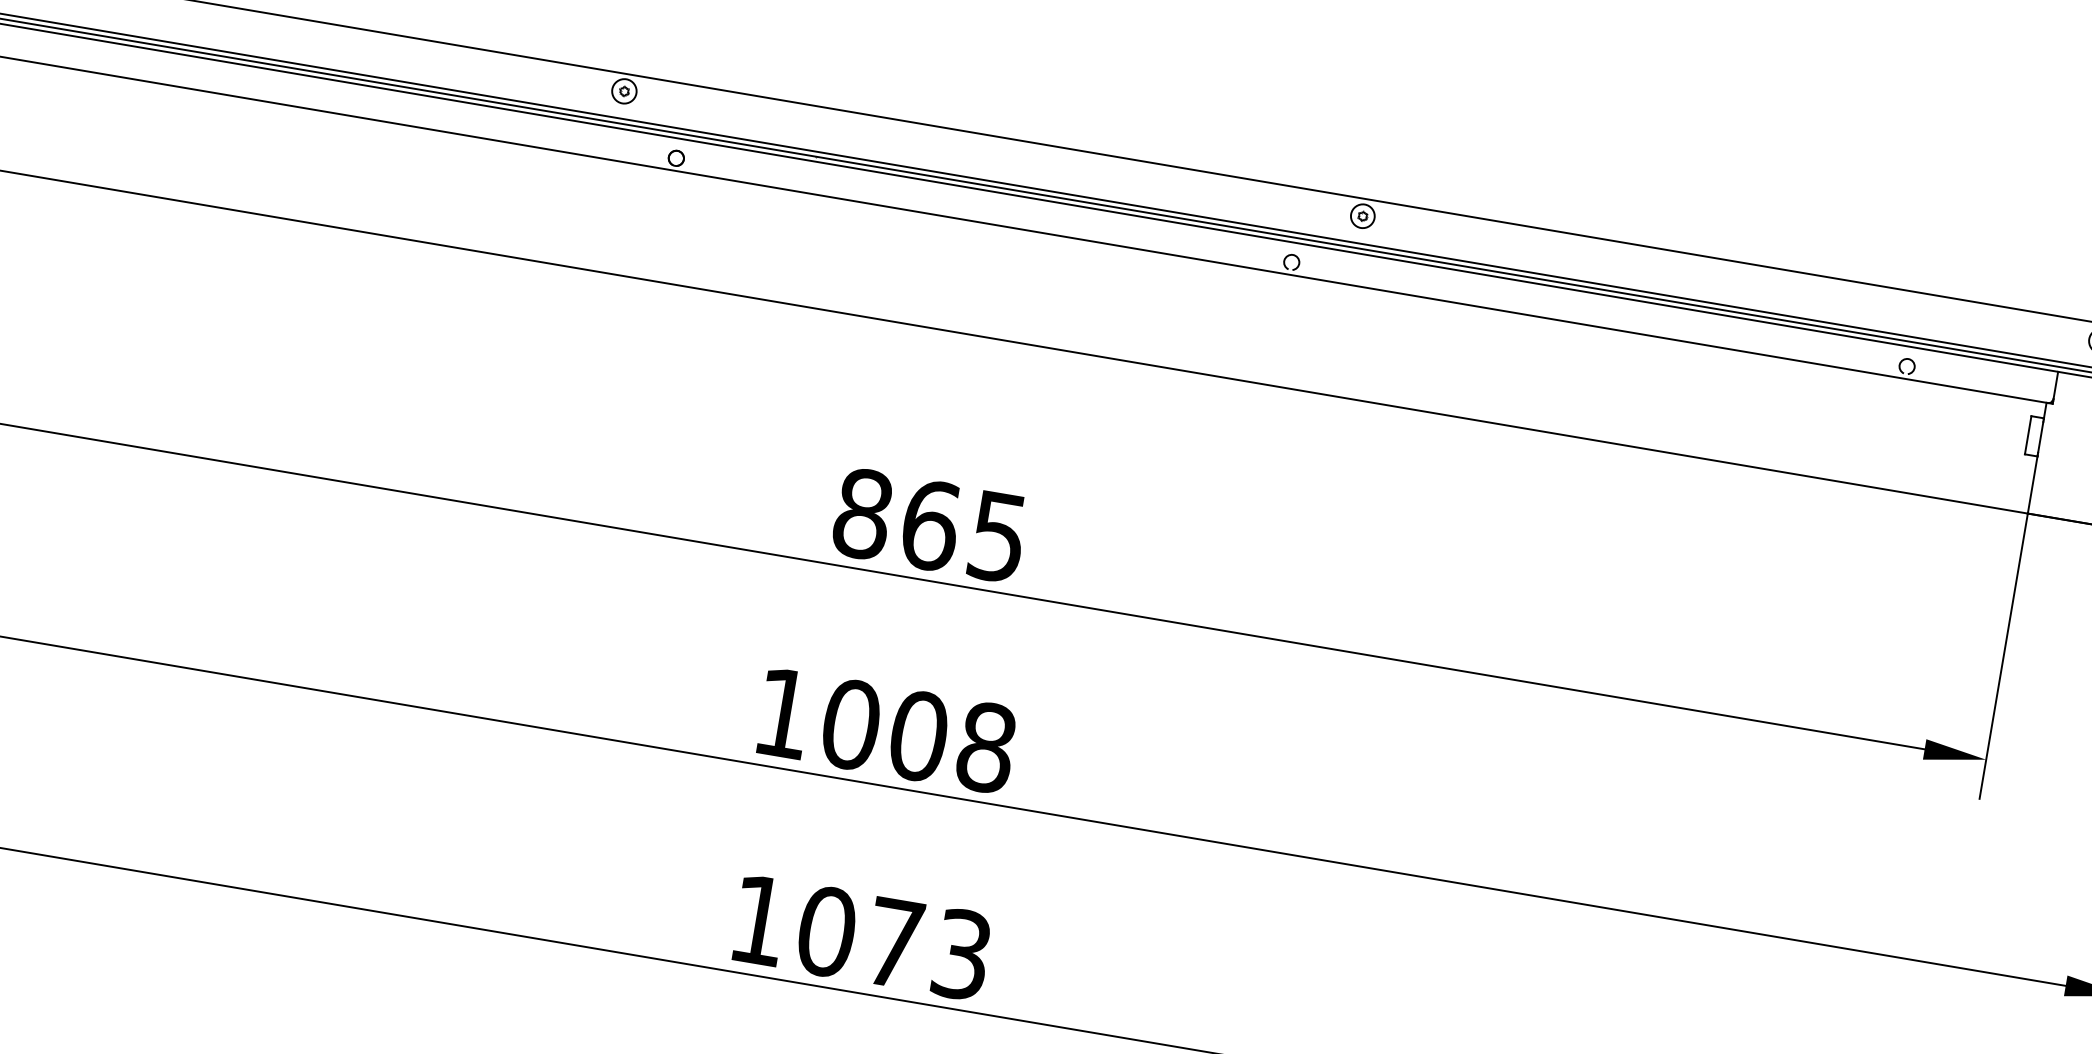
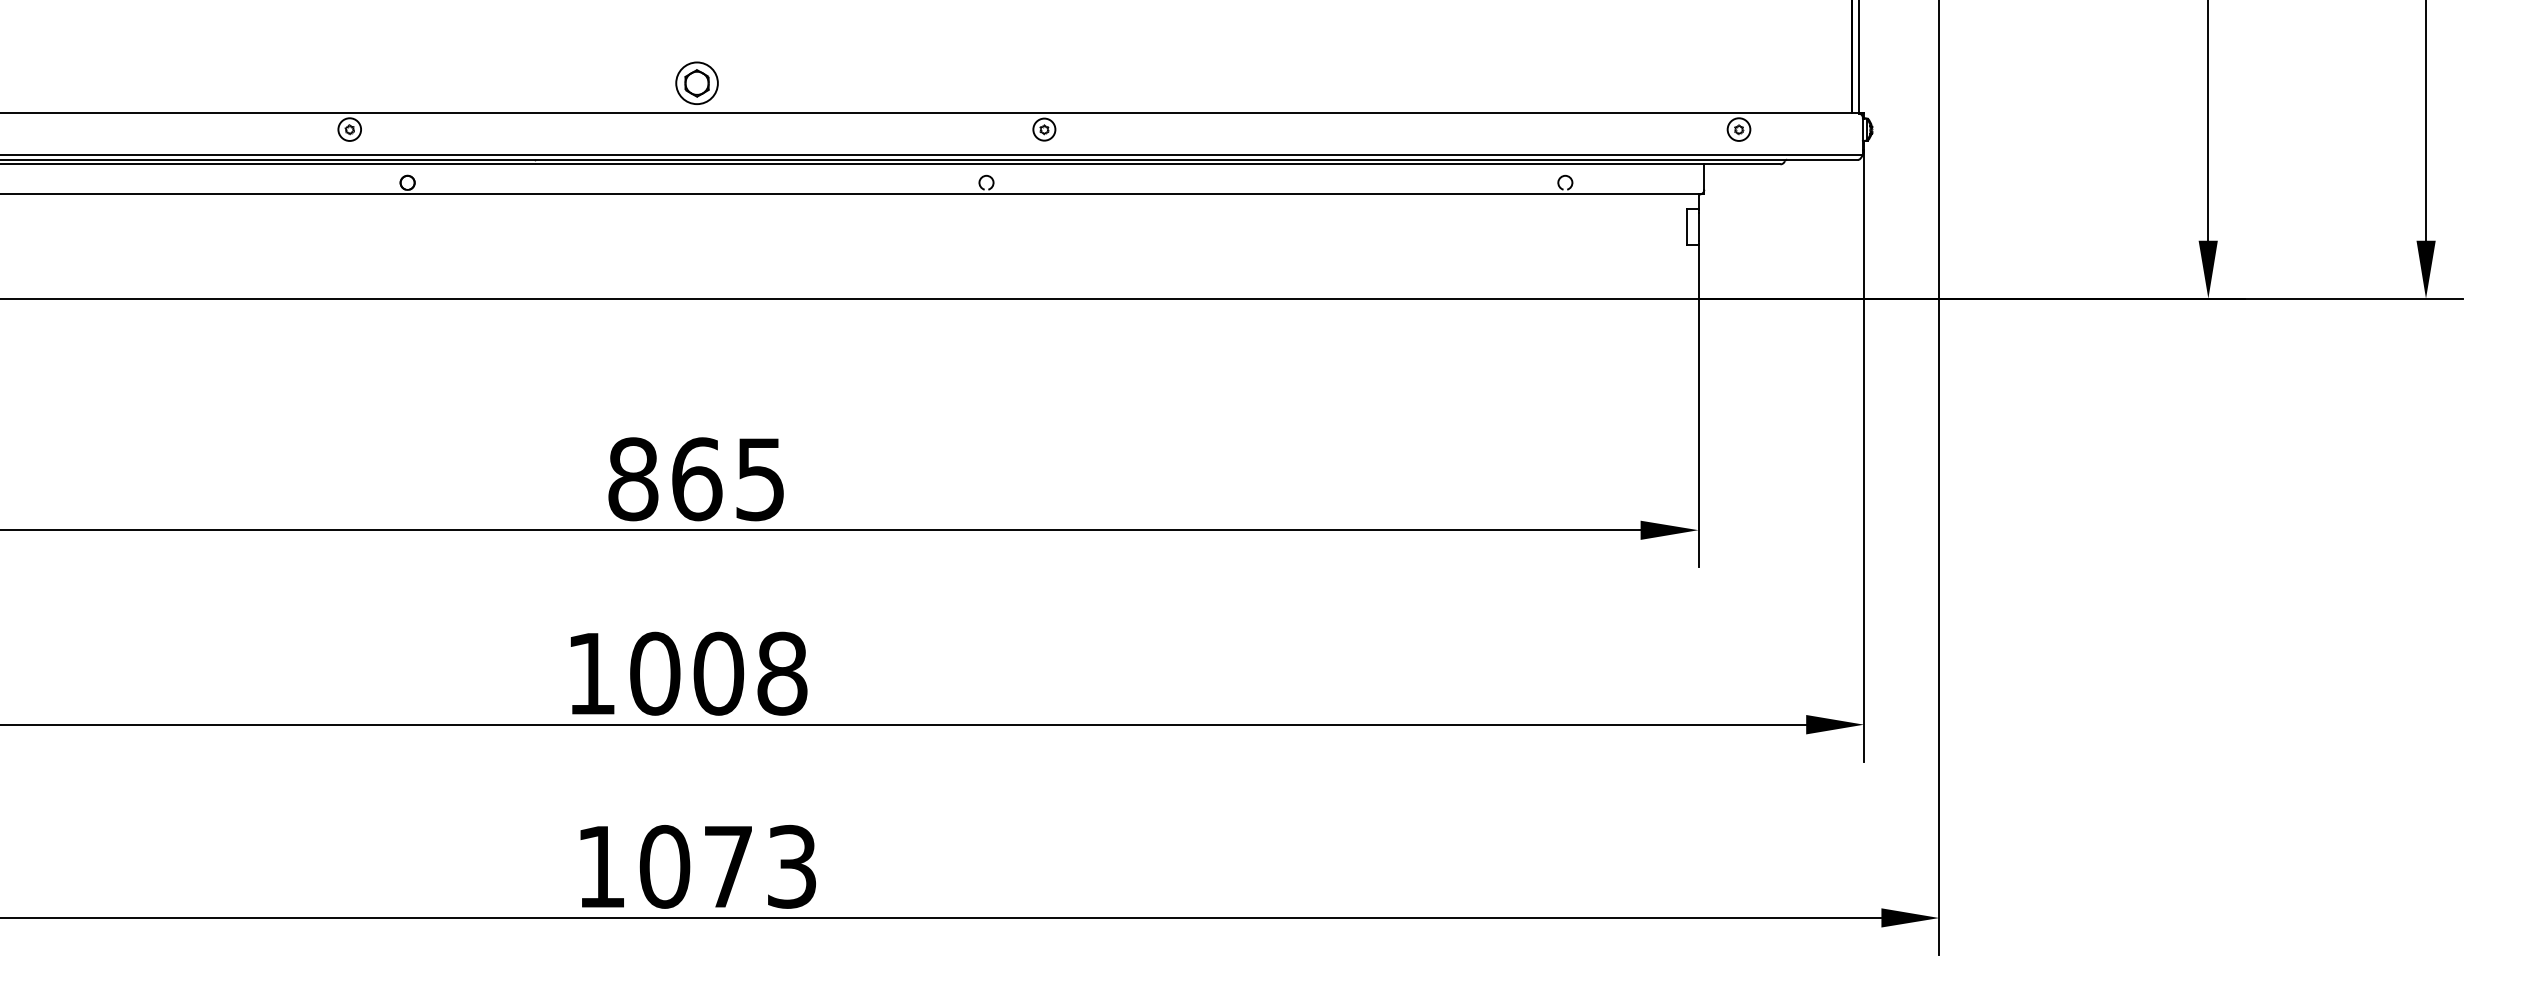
part: (1001, 103) -> (696, 82), added

